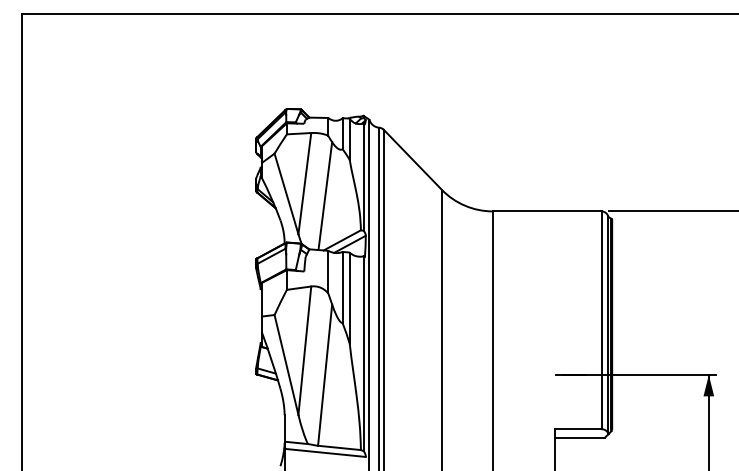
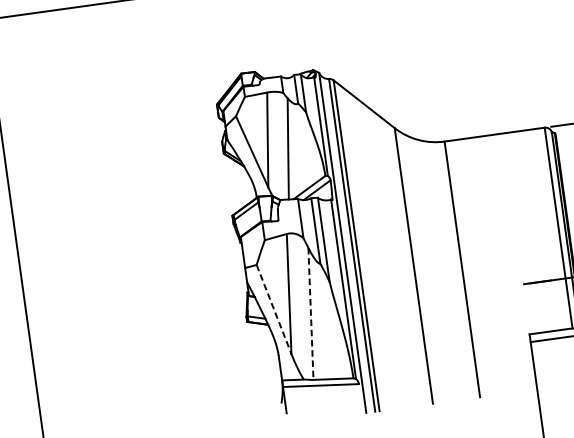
line: (286, 365) -> (274, 309), solid -> dashed
line: (325, 375) -> (311, 314), solid -> dashed

